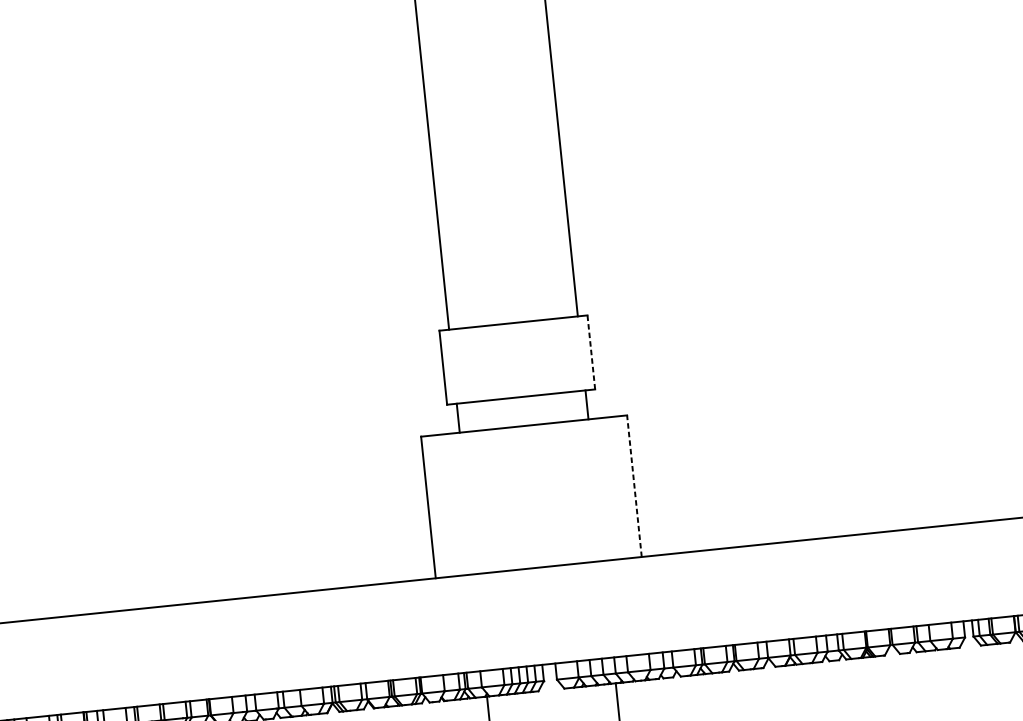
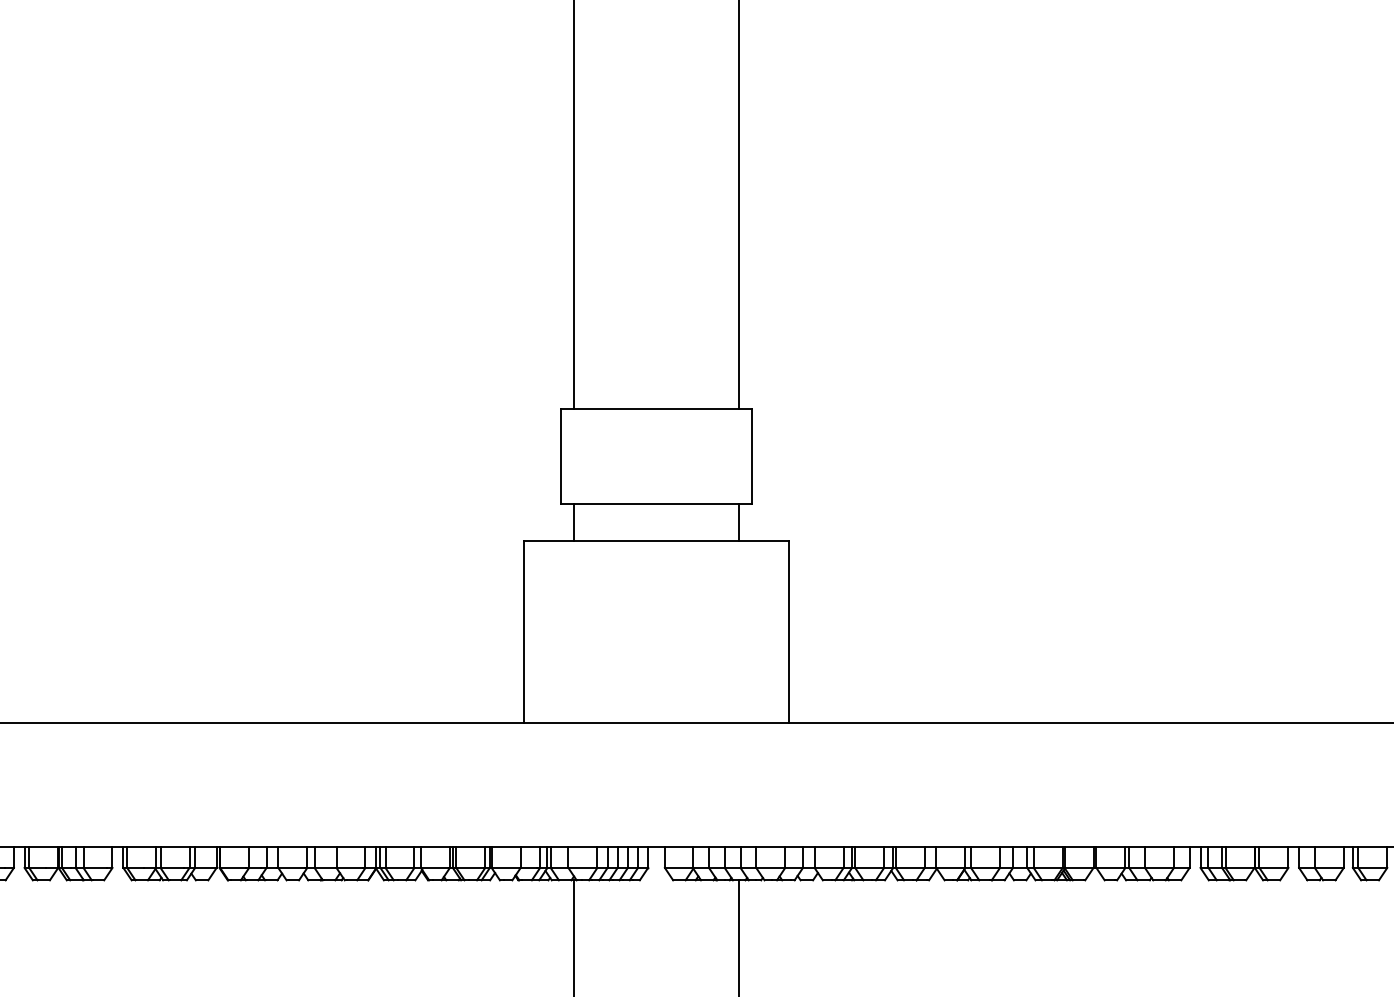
line: (591, 352) -> (751, 456), dashed -> solid
line: (634, 485) -> (788, 631), dashed -> solid

